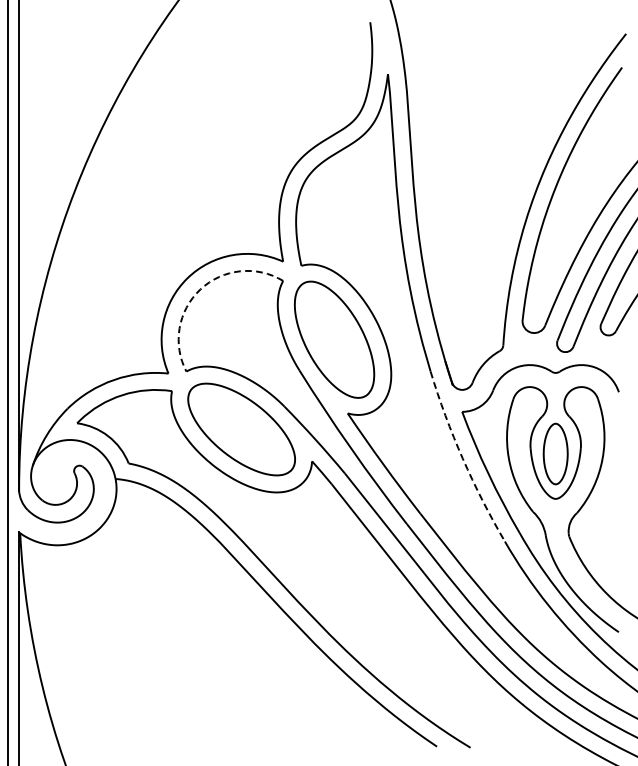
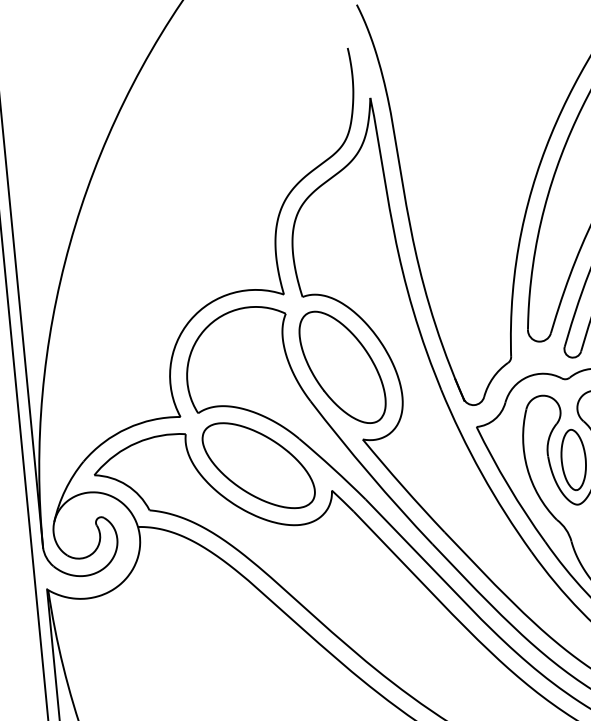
arc: (200, 289) -> (204, 330), dashed -> solid
arc: (462, 458) -> (481, 473), dashed -> solid

